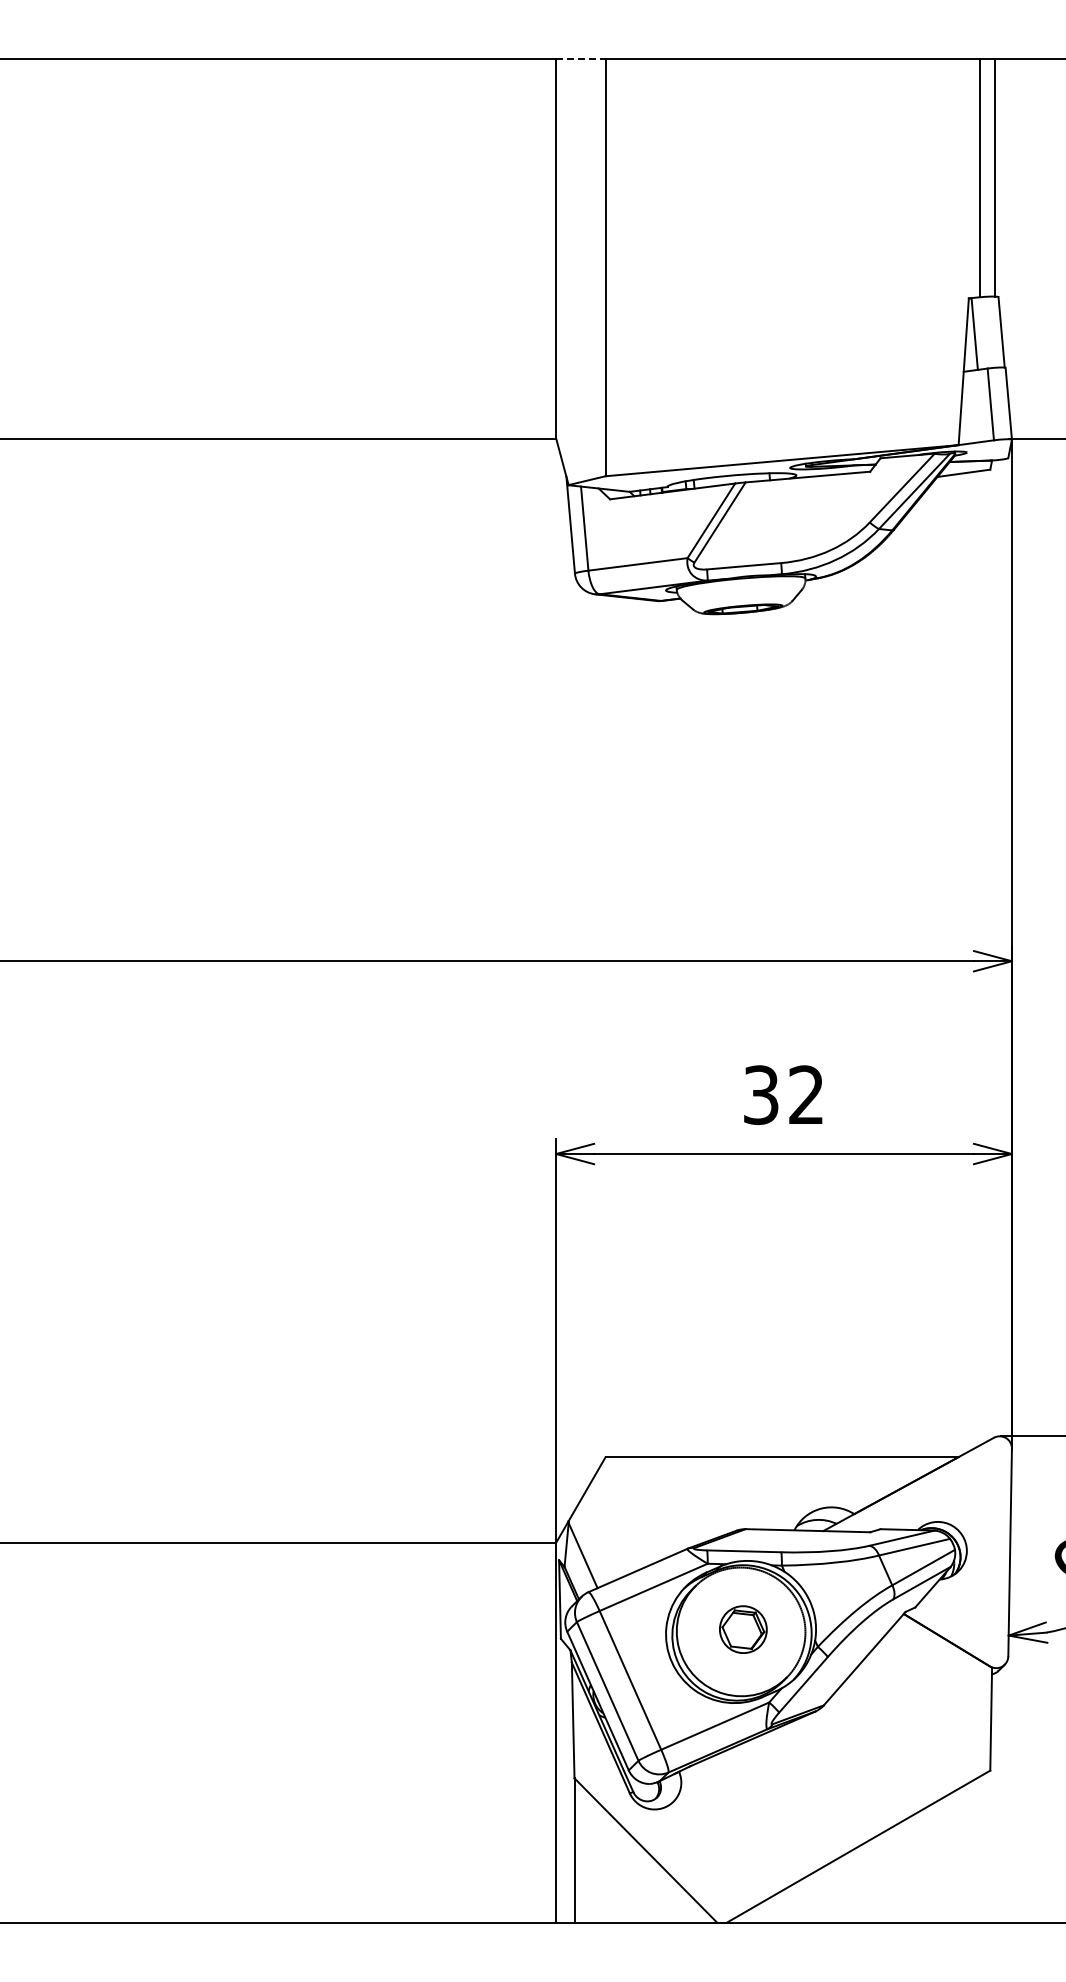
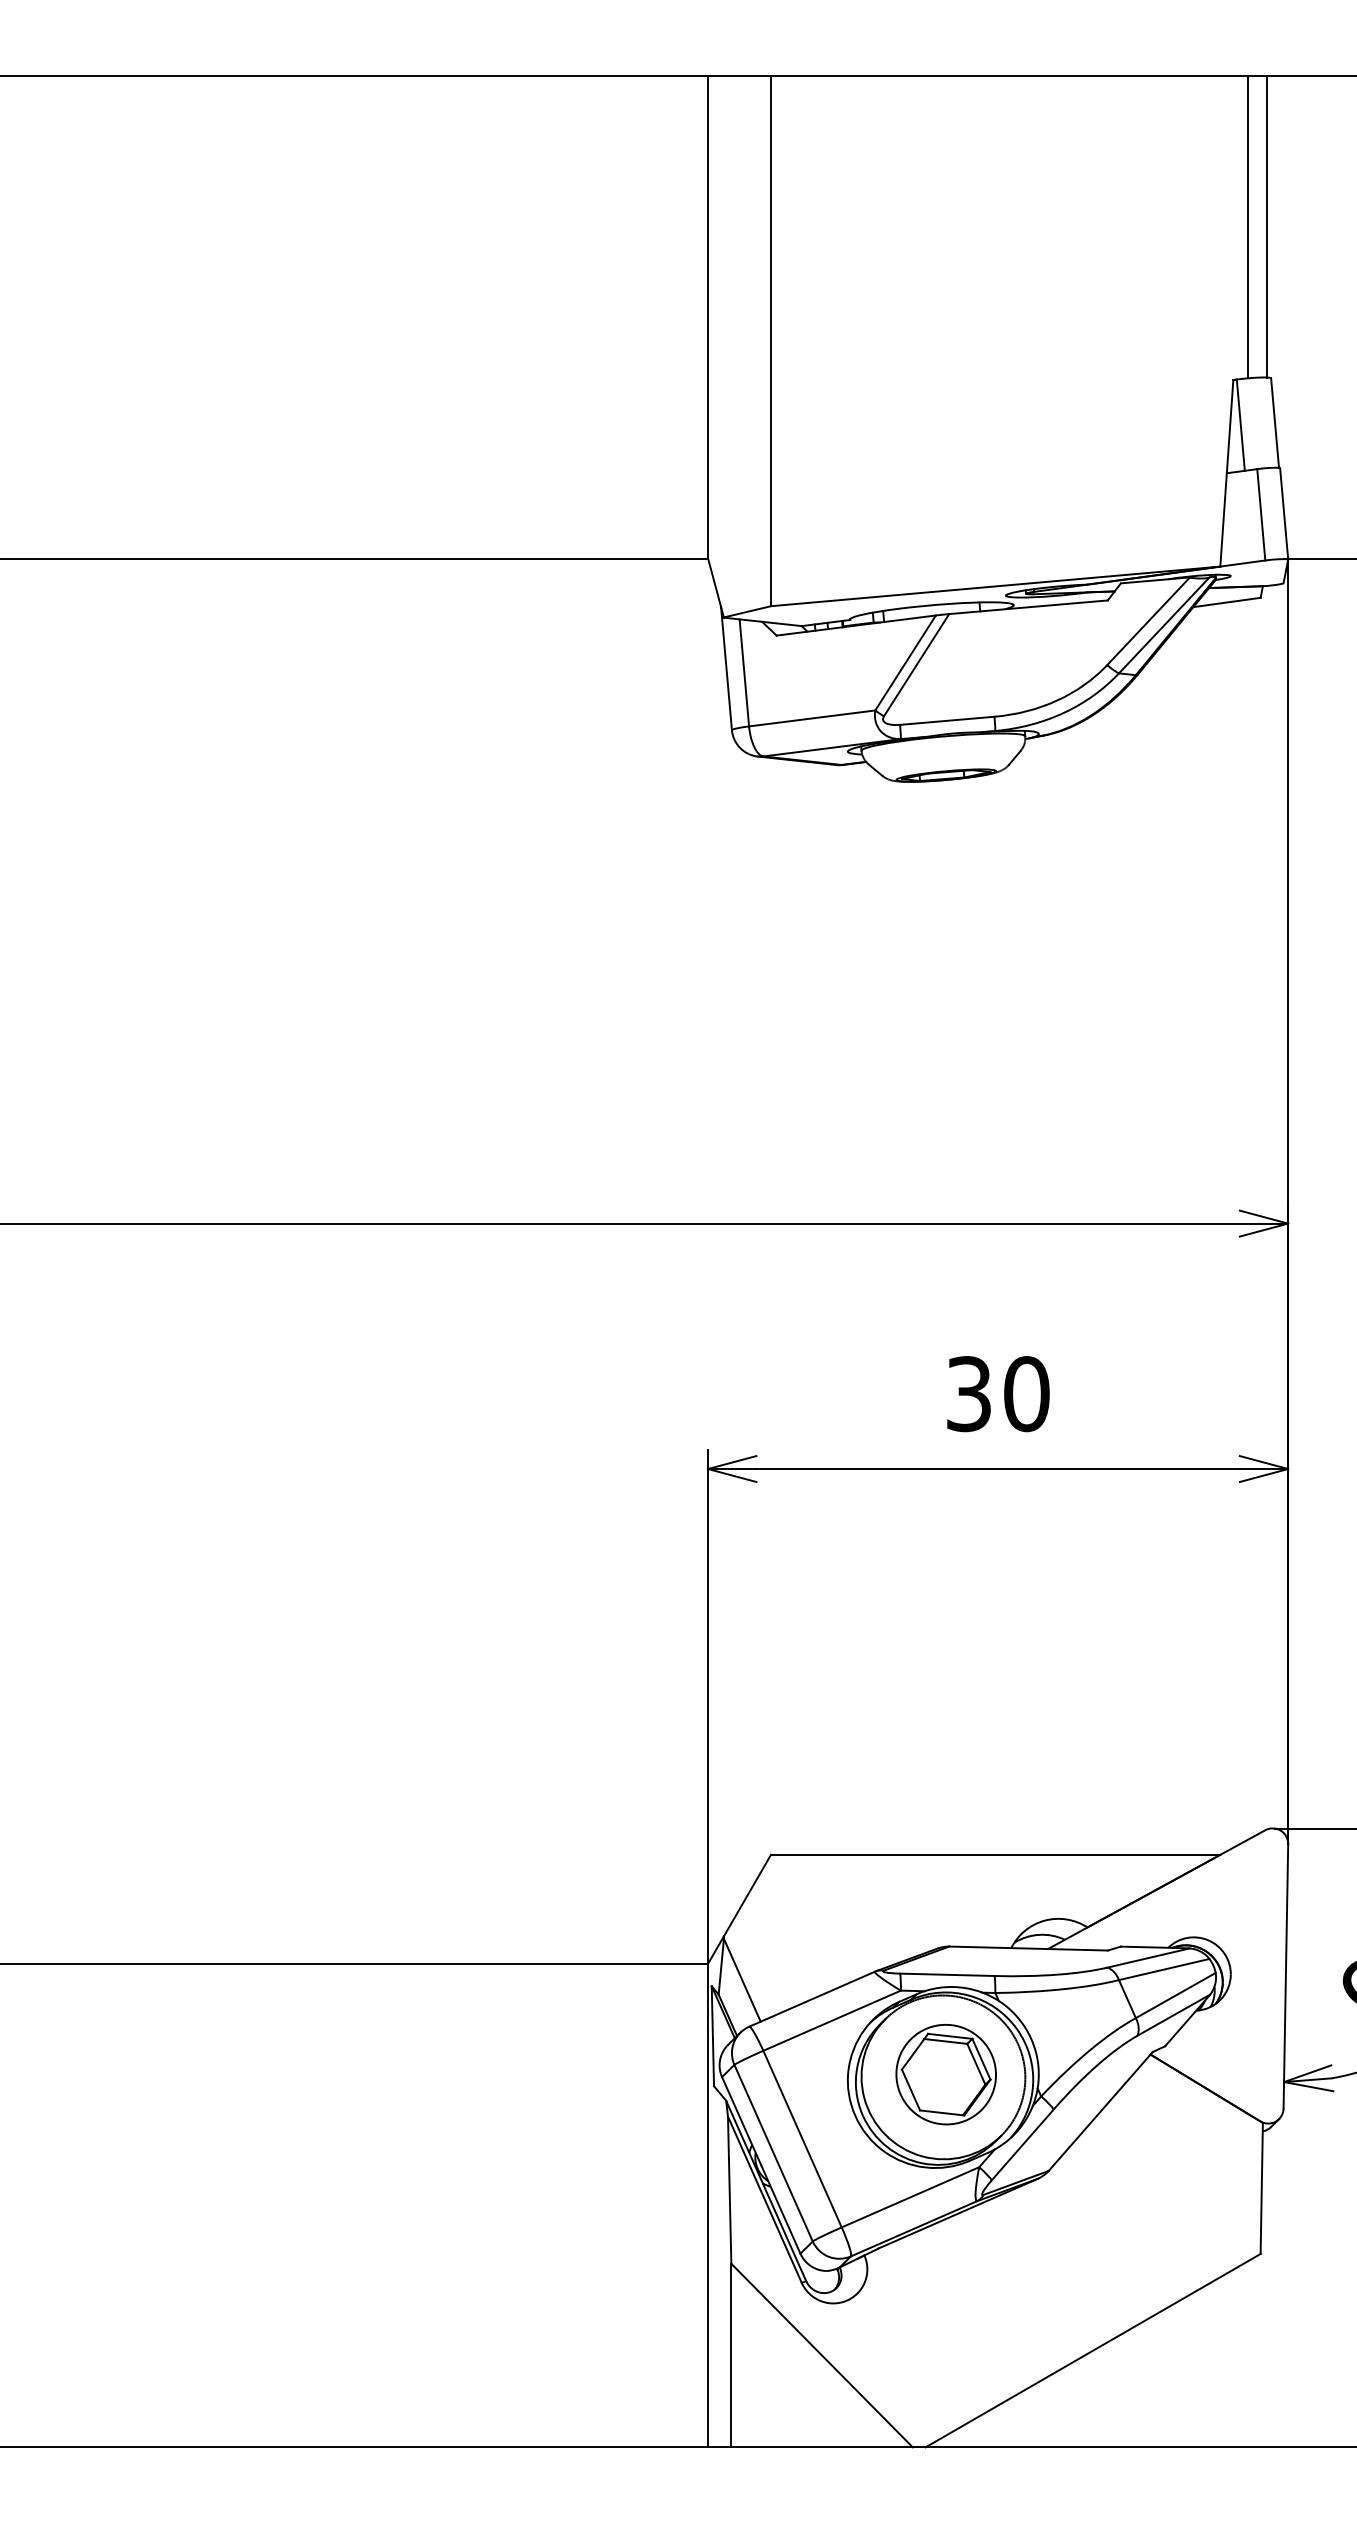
line: (580, 59) -> (738, 75), dashed -> solid
text: (806, 1095) -> (1026, 1394), 32 -> 30
part: (743, 1629) -> (946, 2074), size x1.67

